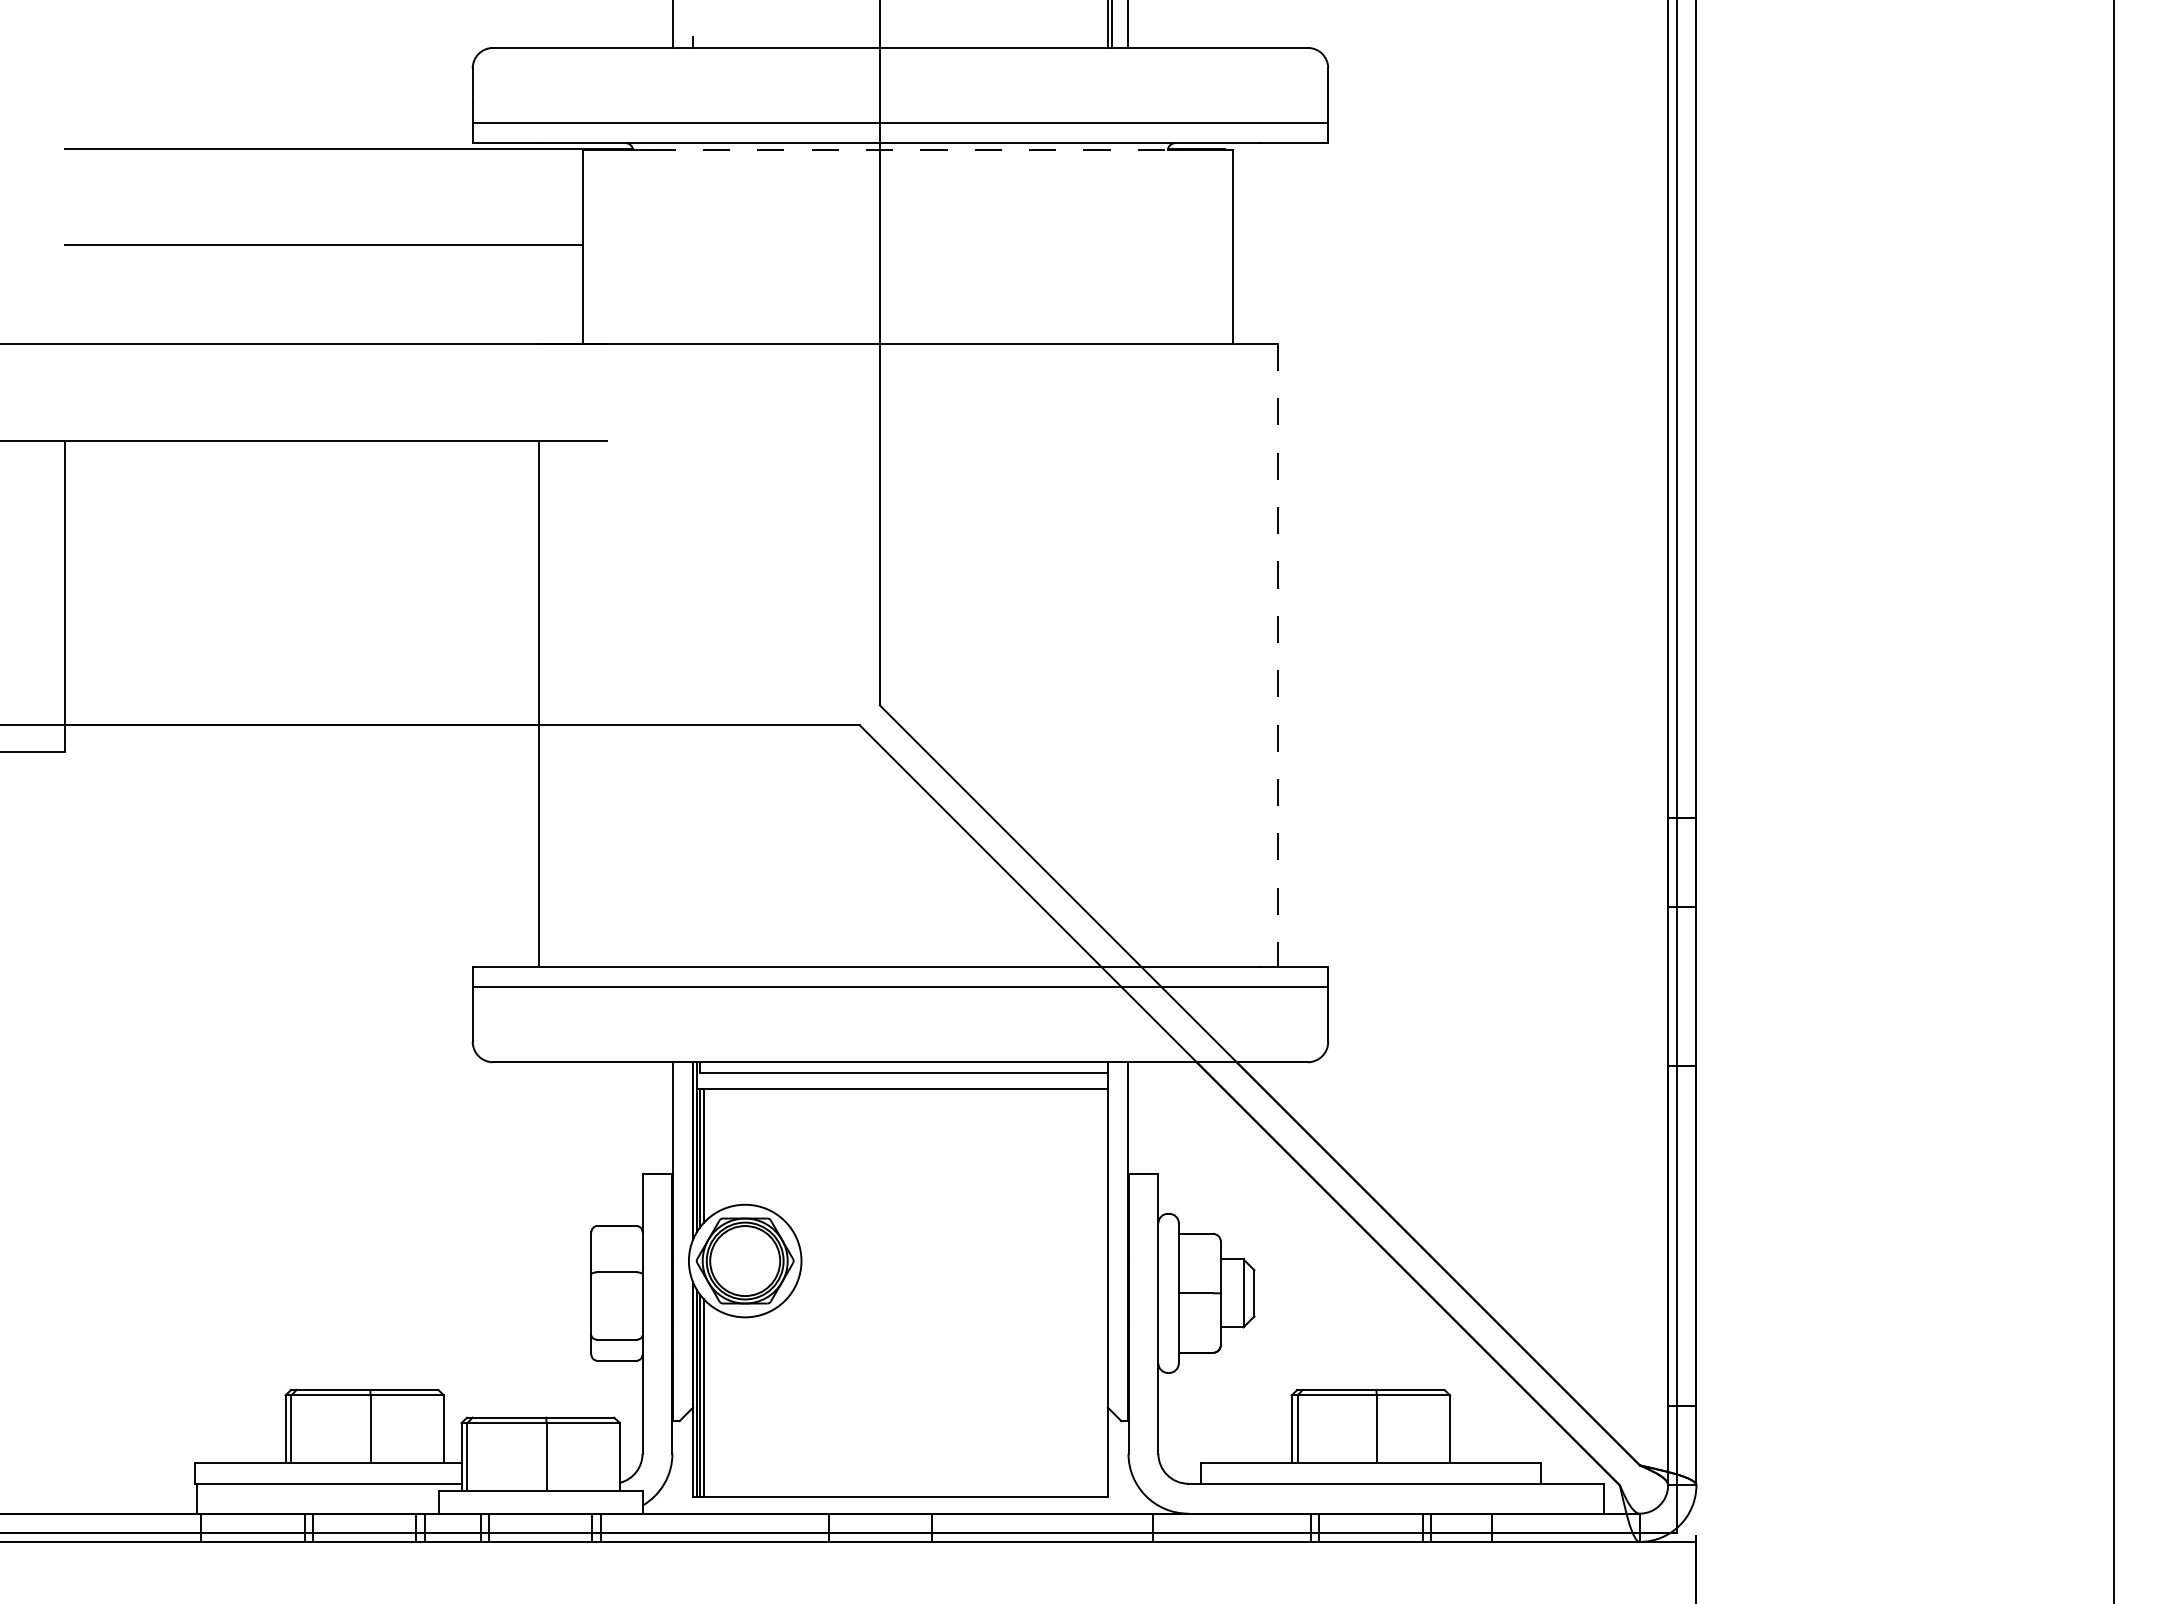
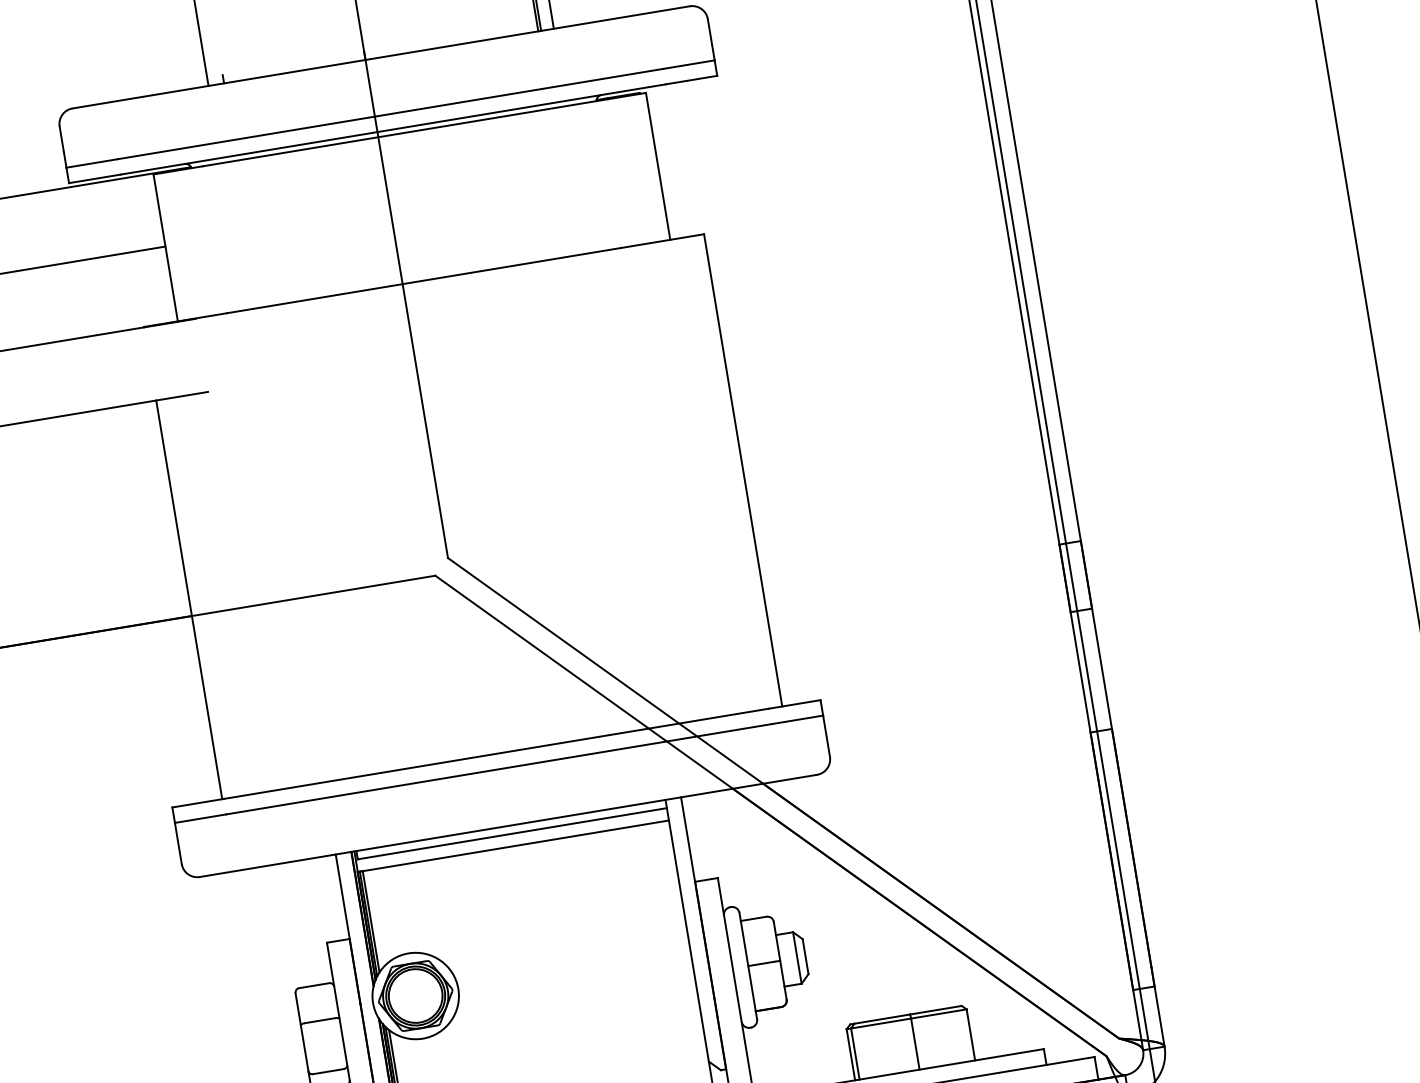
line: (908, 149) -> (400, 133), dashed -> solid
line: (1277, 655) -> (743, 470), dashed -> solid

